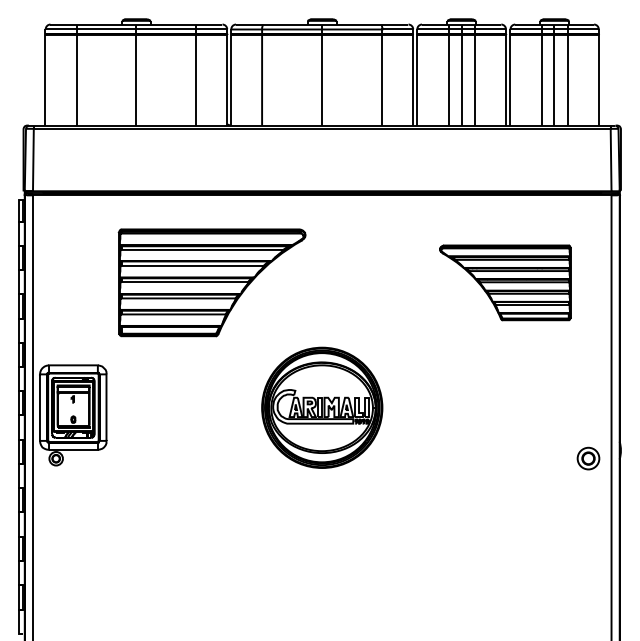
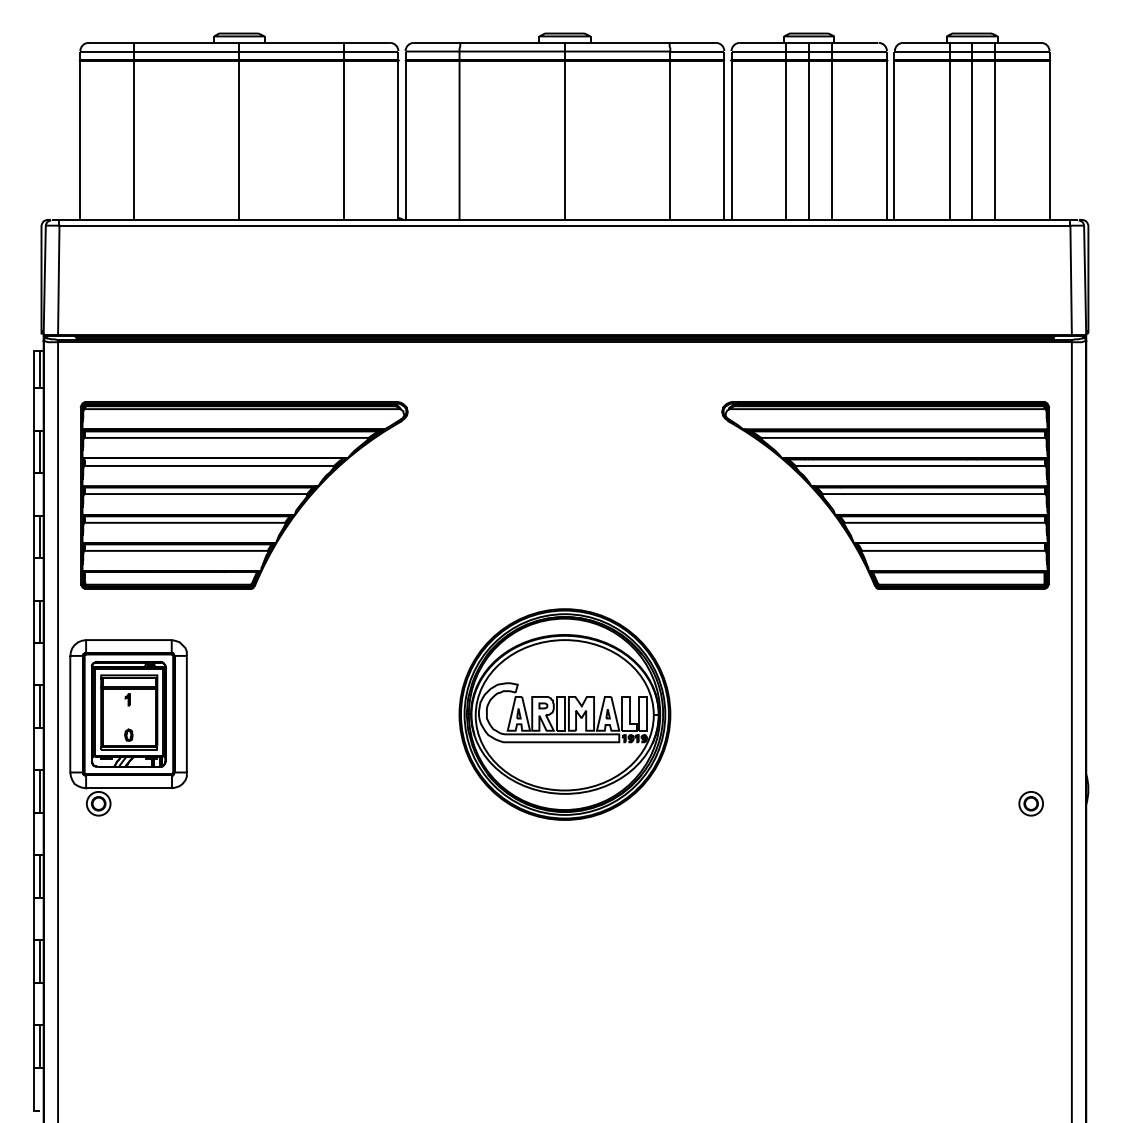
part: (211, 282) -> (242, 494), moved
part: (505, 282) -> (886, 494), size x1.43
part: (587, 458) -> (1029, 803), size x0.62

